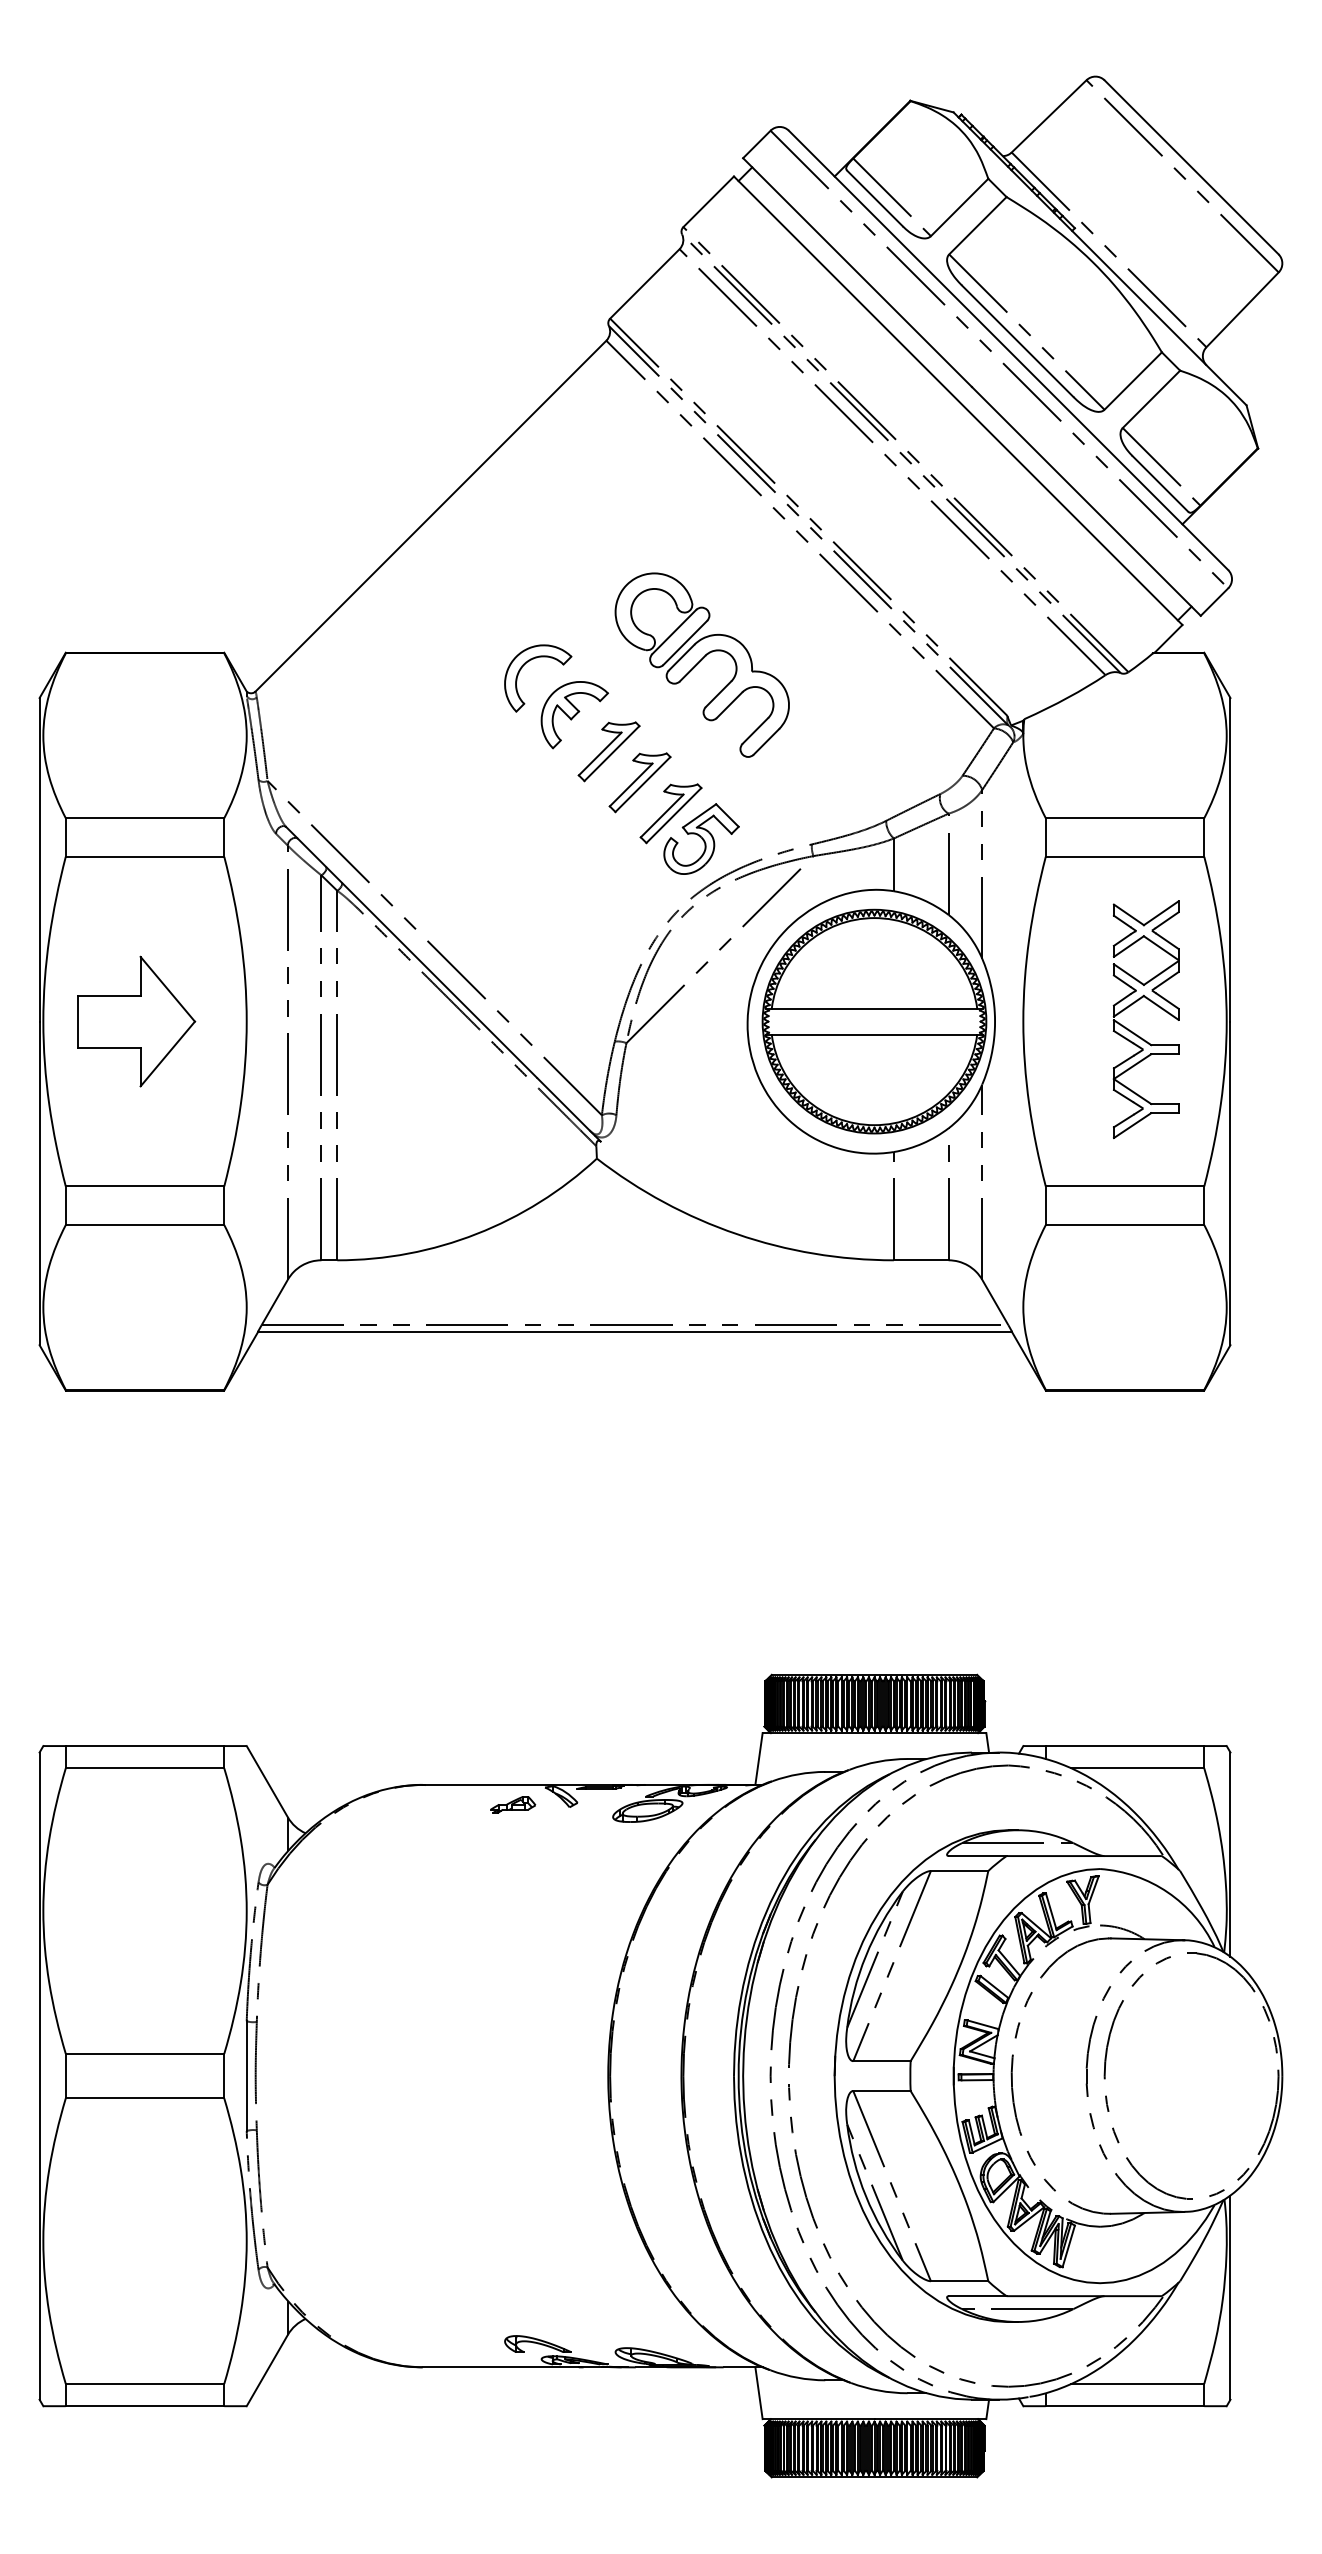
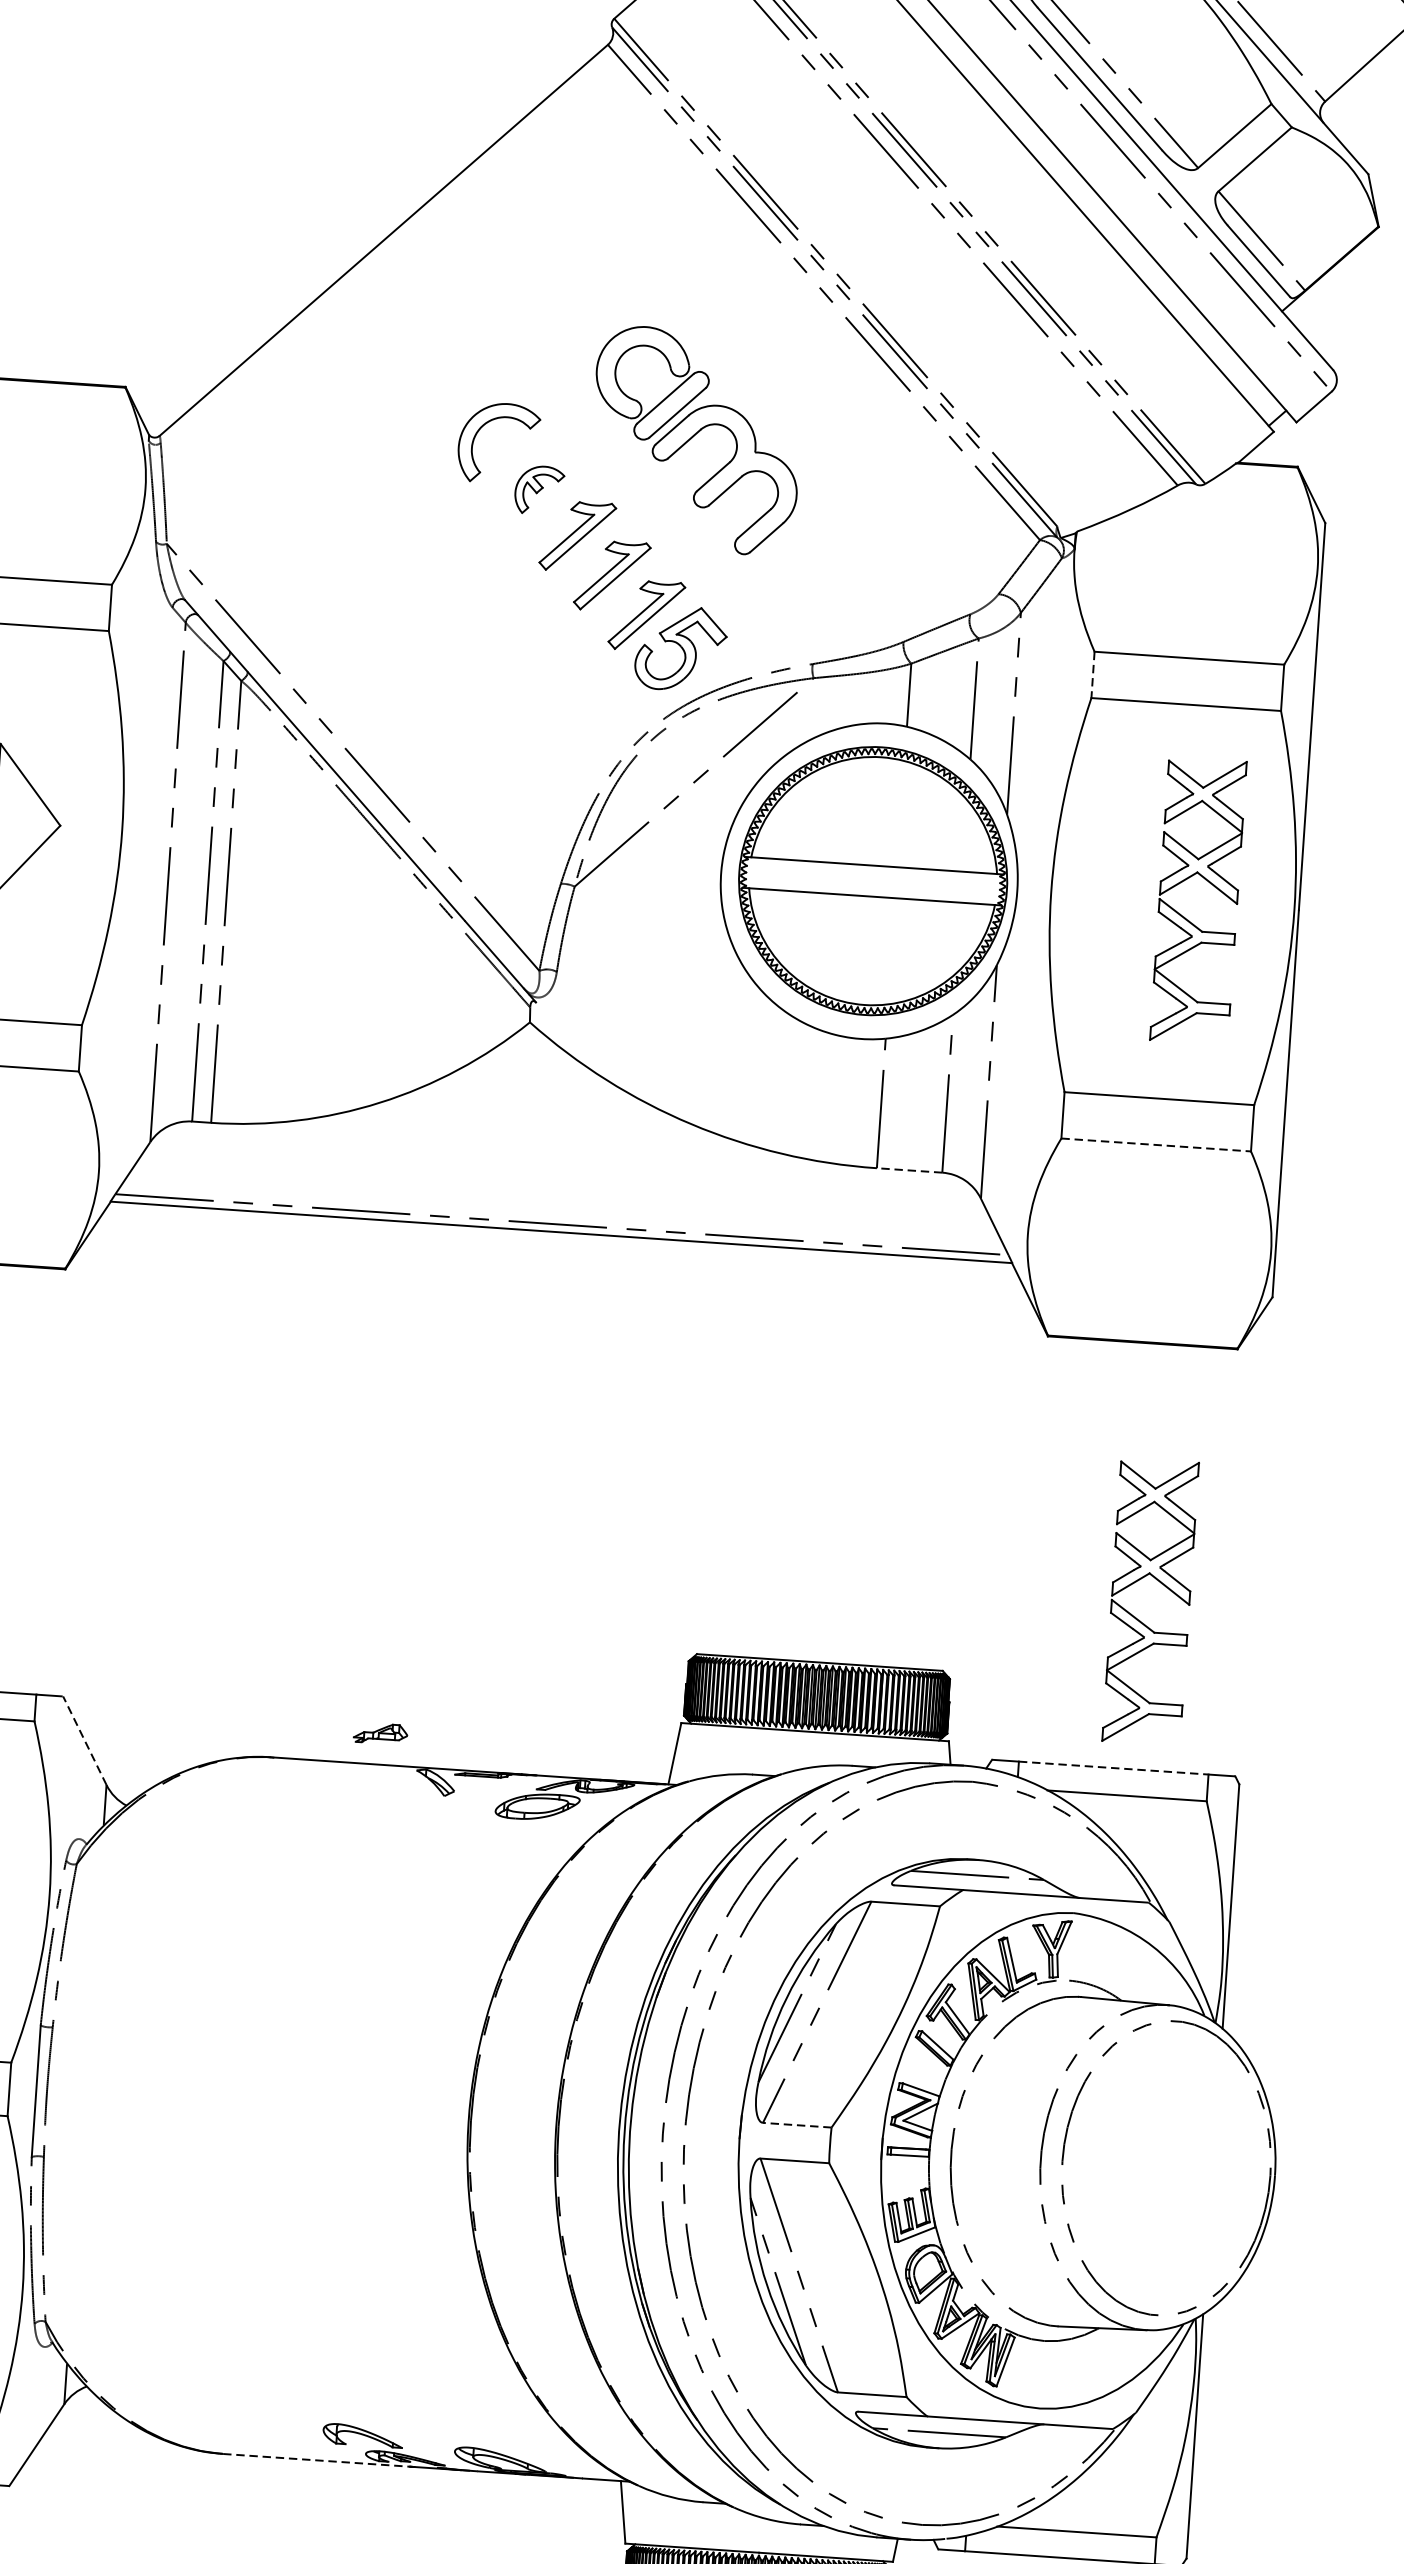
part: (574, 715) -> (539, 490), size x0.6
line: (1045, 838) -> (1092, 676), solid -> dashed
line: (1125, 1225) -> (1156, 1145), solid -> dashed
line: (920, 1260) -> (908, 1170), solid -> dashed
part: (1137, 1620) -> (1138, 1618), added
line: (1125, 1746) -> (1114, 1768), solid -> dashed
line: (267, 1781) -> (85, 1740), solid -> dashed
part: (513, 1804) -> (381, 1733), moved
line: (881, 2061) -> (796, 2125), solid -> dashed
line: (502, 2367) -> (318, 2460), solid -> dashed

